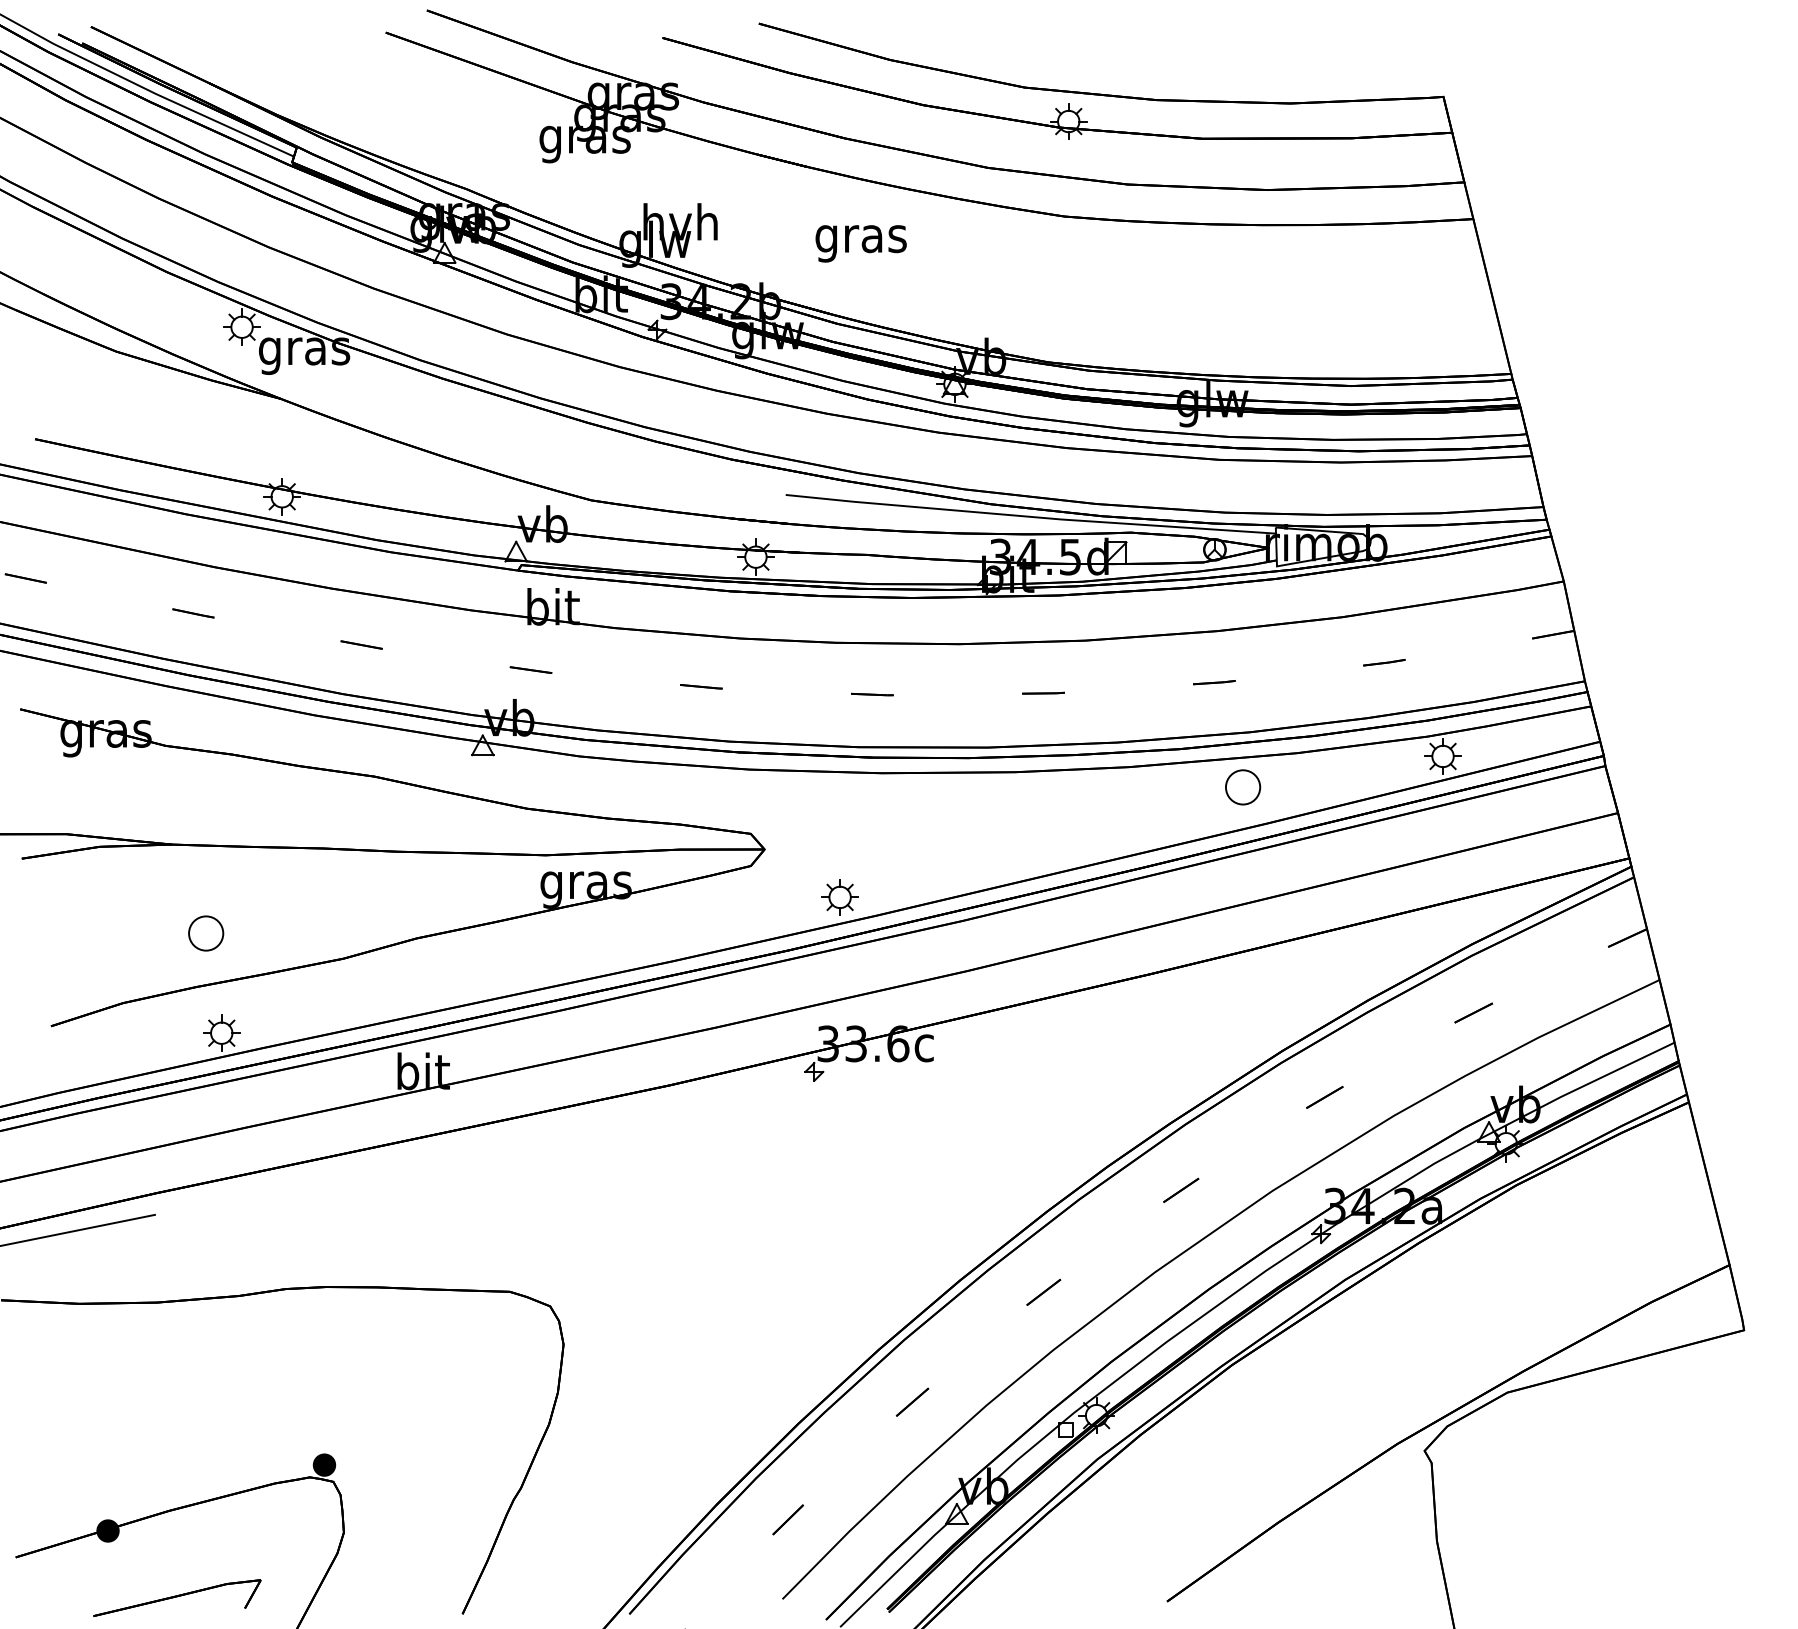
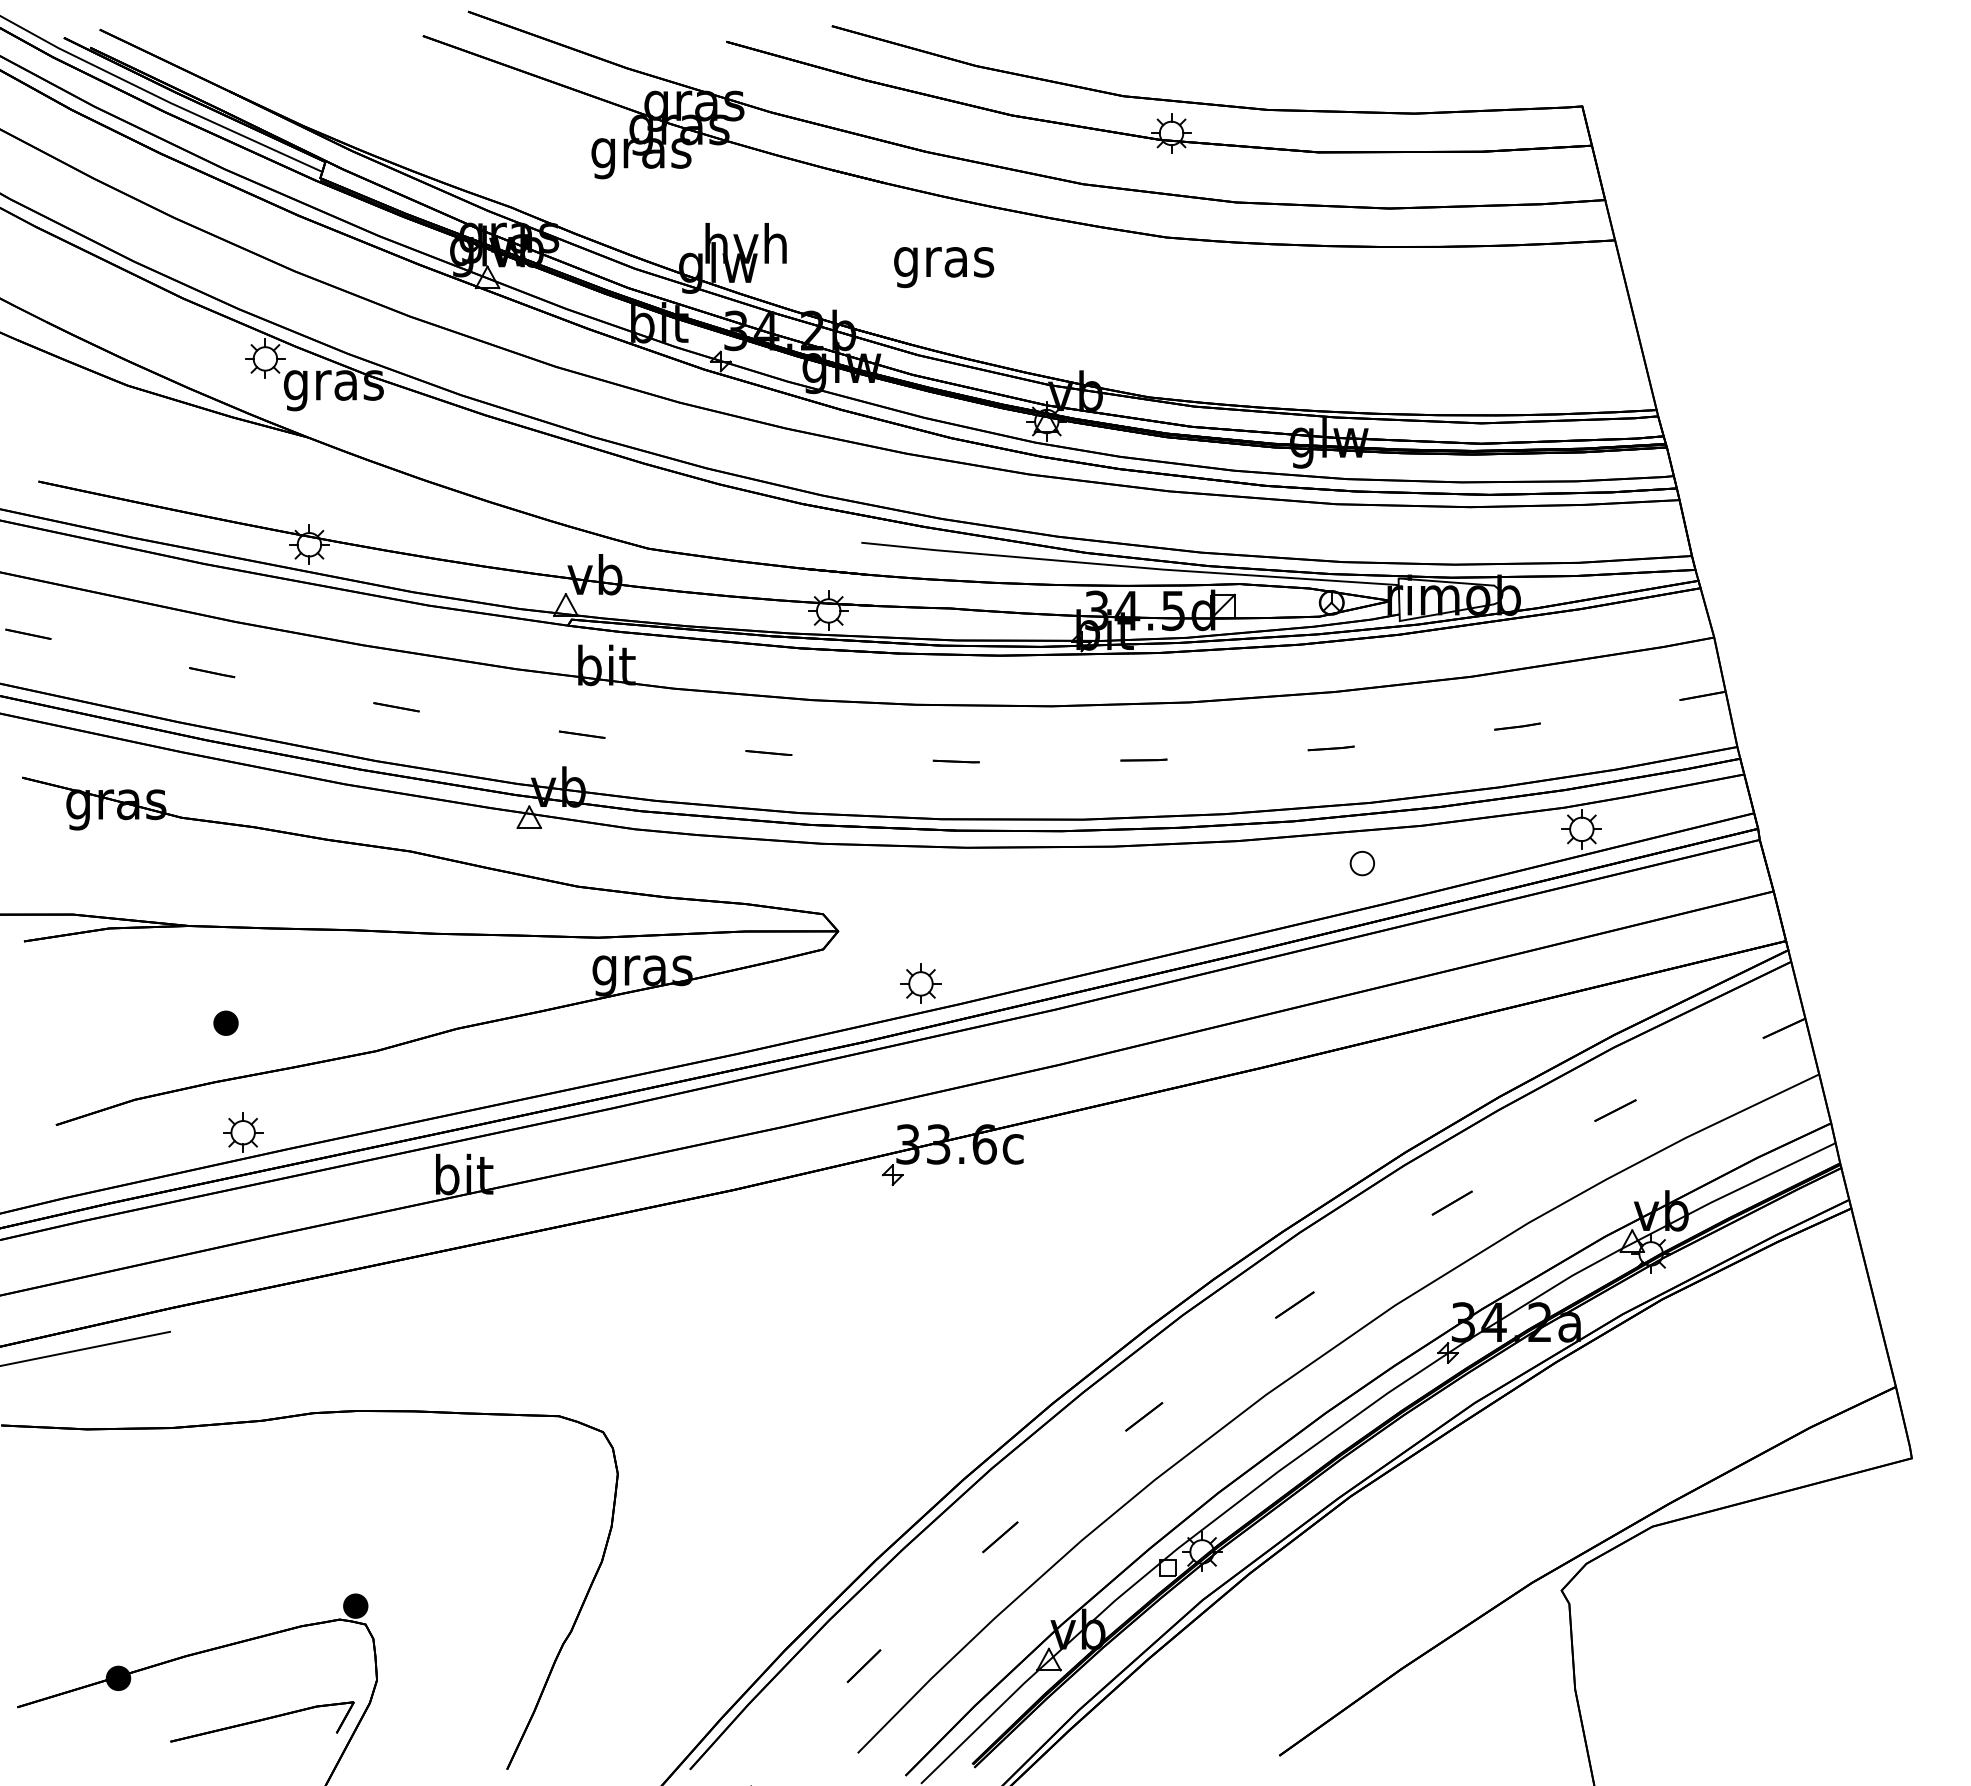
part: (1242, 787) -> (1361, 863), size x0.62
part: (205, 932) -> (225, 1022), size x0.62
part: (177, 1597) -> (262, 1721), moved

